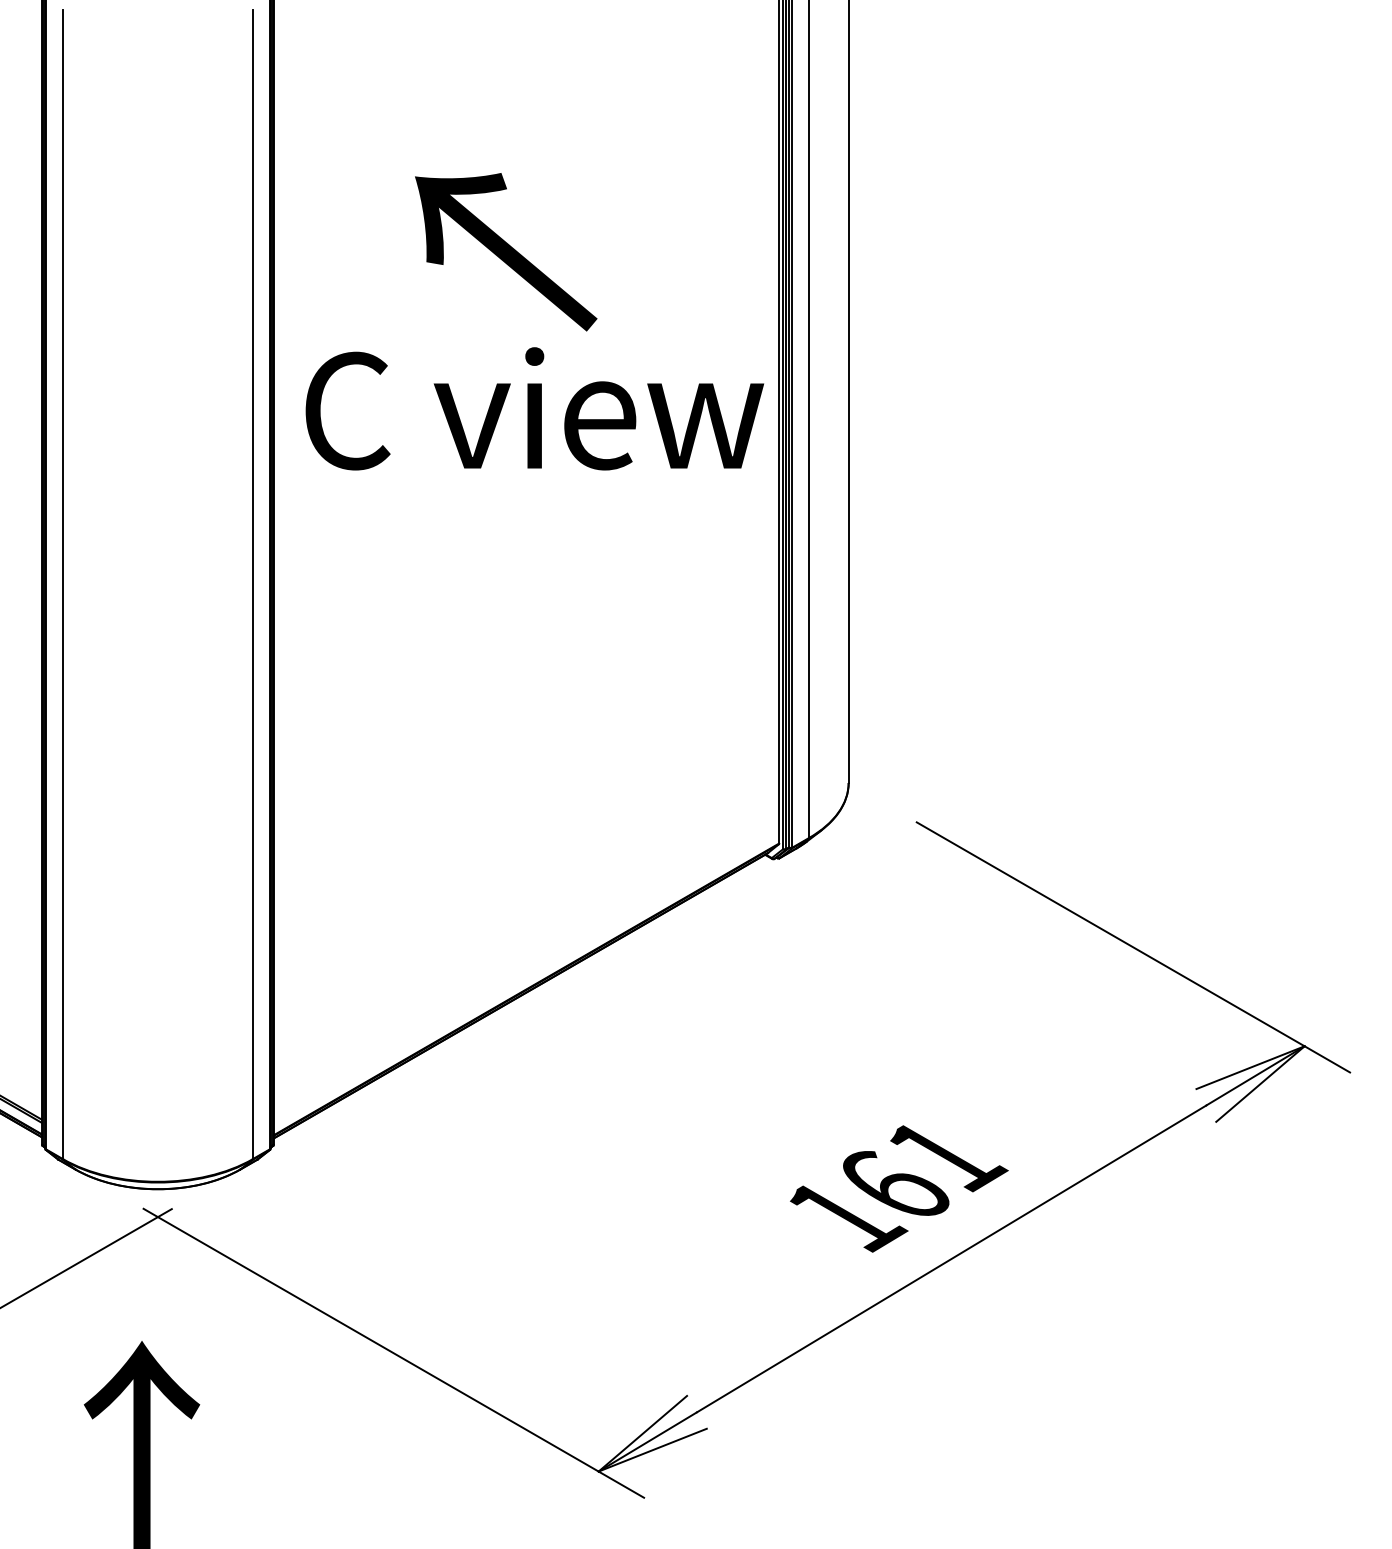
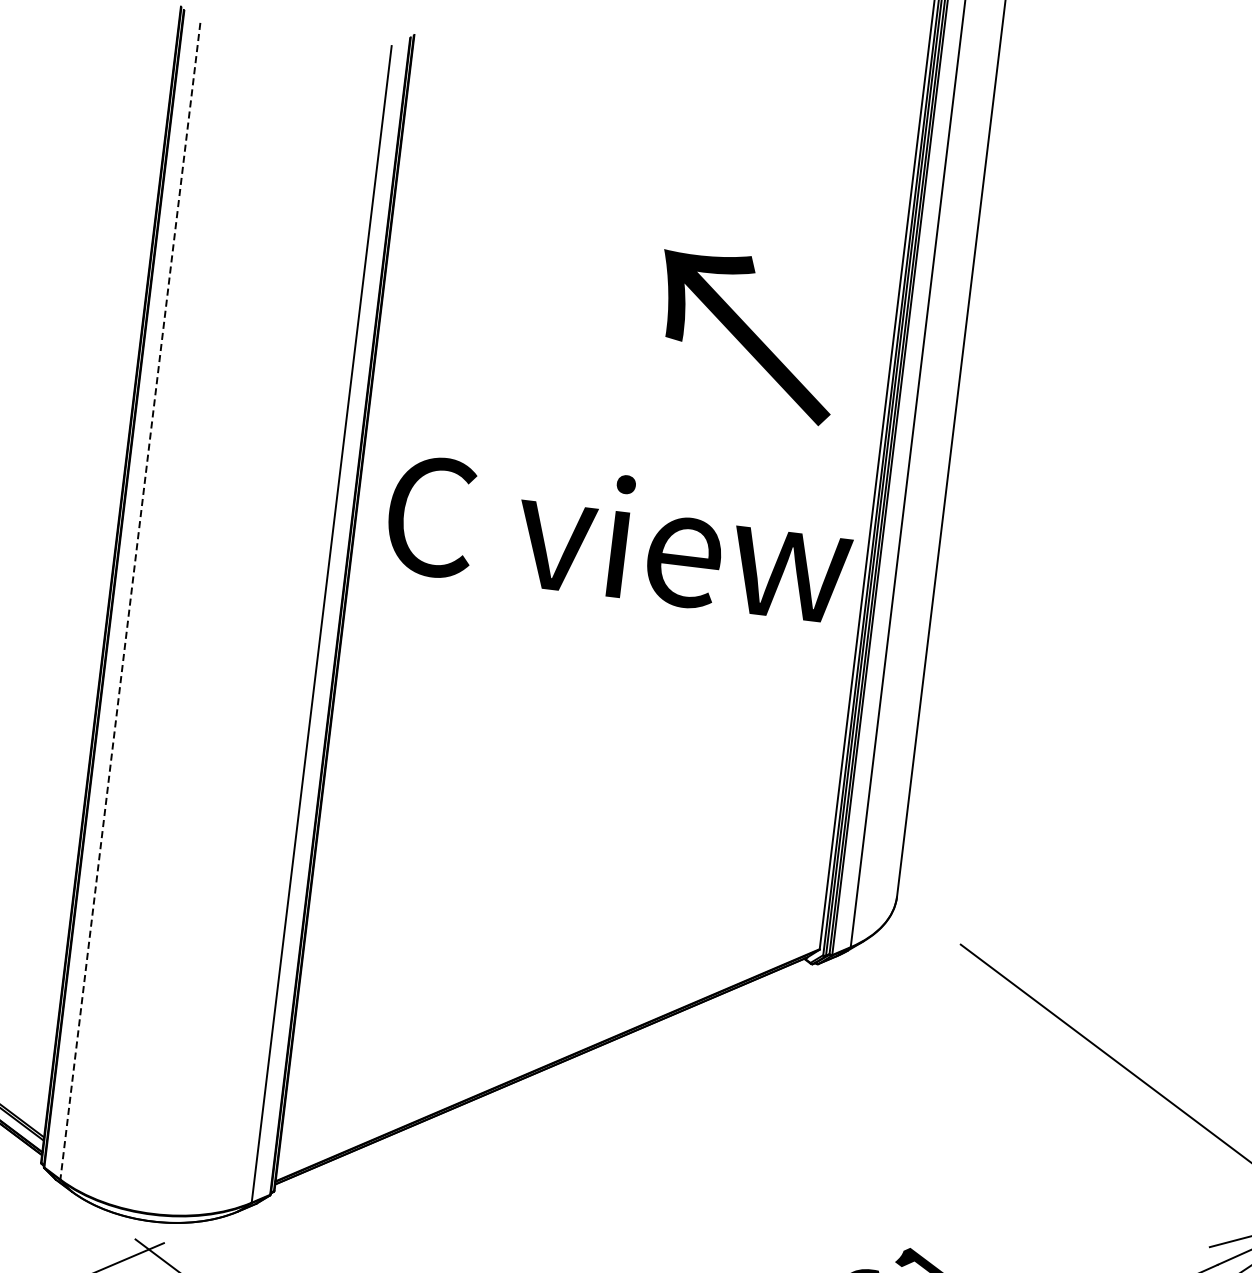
text: (506, 252) -> (747, 336), moved
text: (534, 408) -> (619, 536), moved
line: (62, 584) -> (129, 601), solid -> dashed

